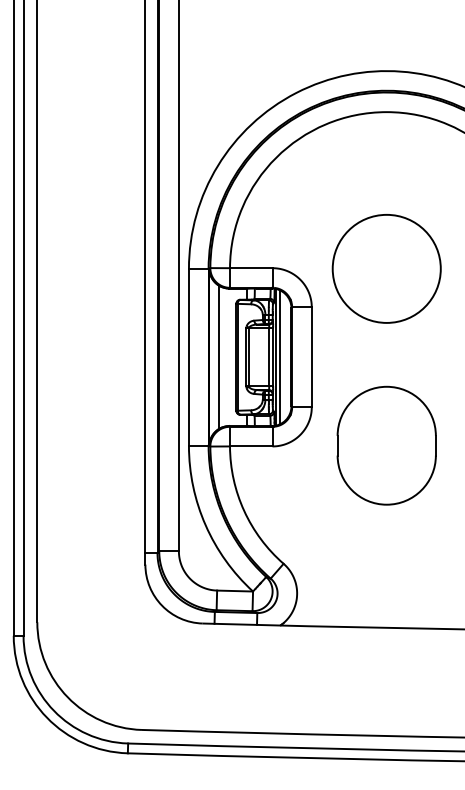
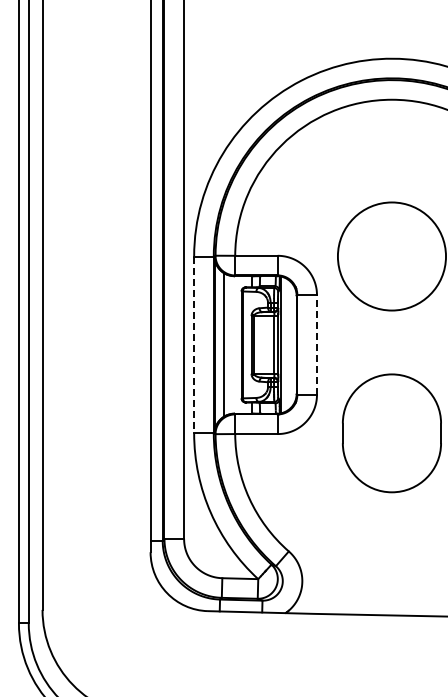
line: (188, 357) -> (193, 345), solid -> dashed
line: (279, 357) -> (284, 345), removed
line: (311, 357) -> (316, 345), solid -> dashed

